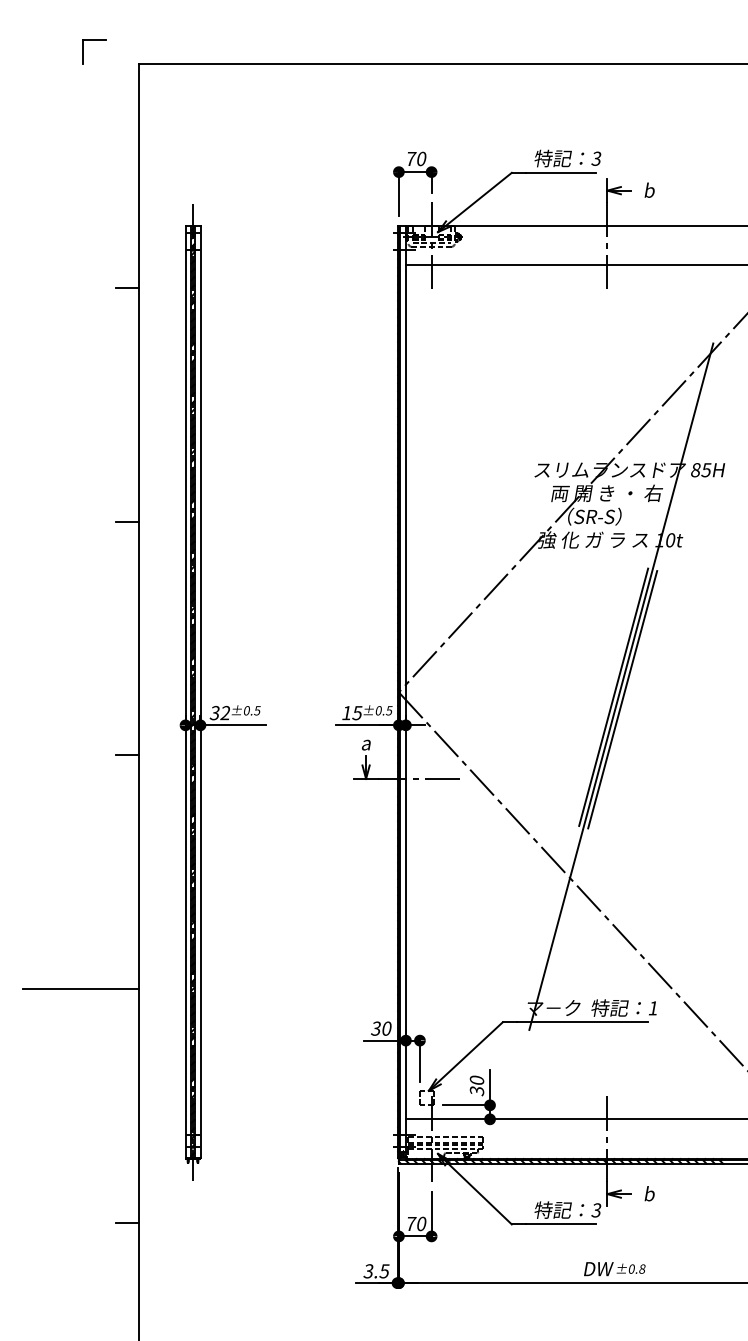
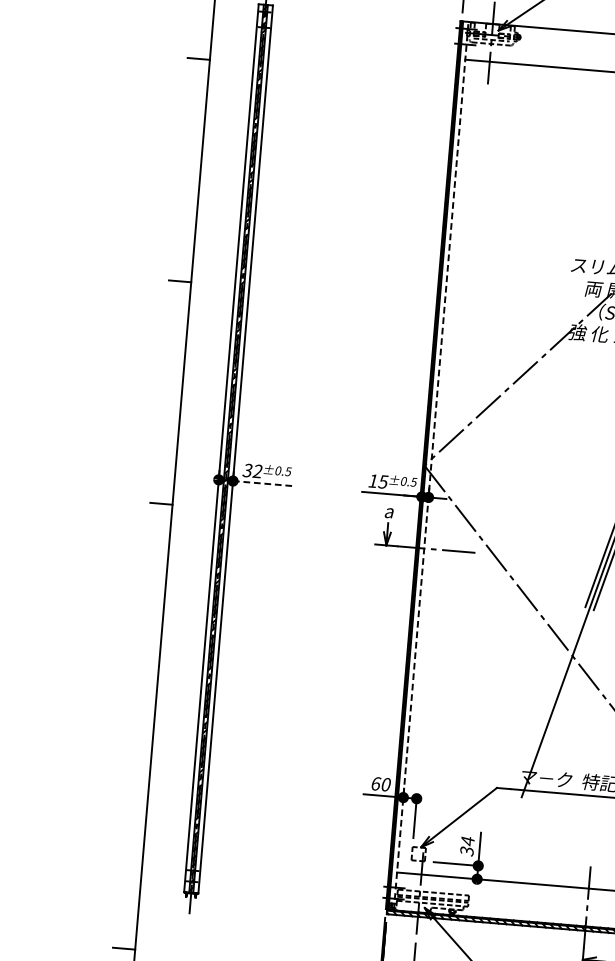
line: (405, 692) -> (430, 466), solid -> dashed
line: (233, 725) -> (264, 483), solid -> dashed
line: (80, 989) -> (97, 722), removed
text: (376, 1028) -> (376, 783), 30 -> 60
text: (476, 1080) -> (467, 841), 30 -> 34

